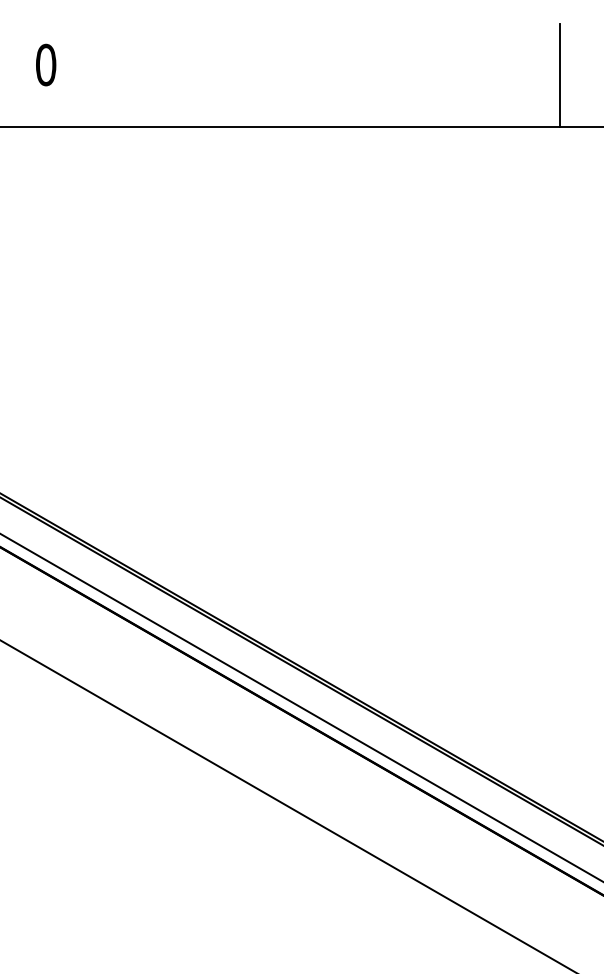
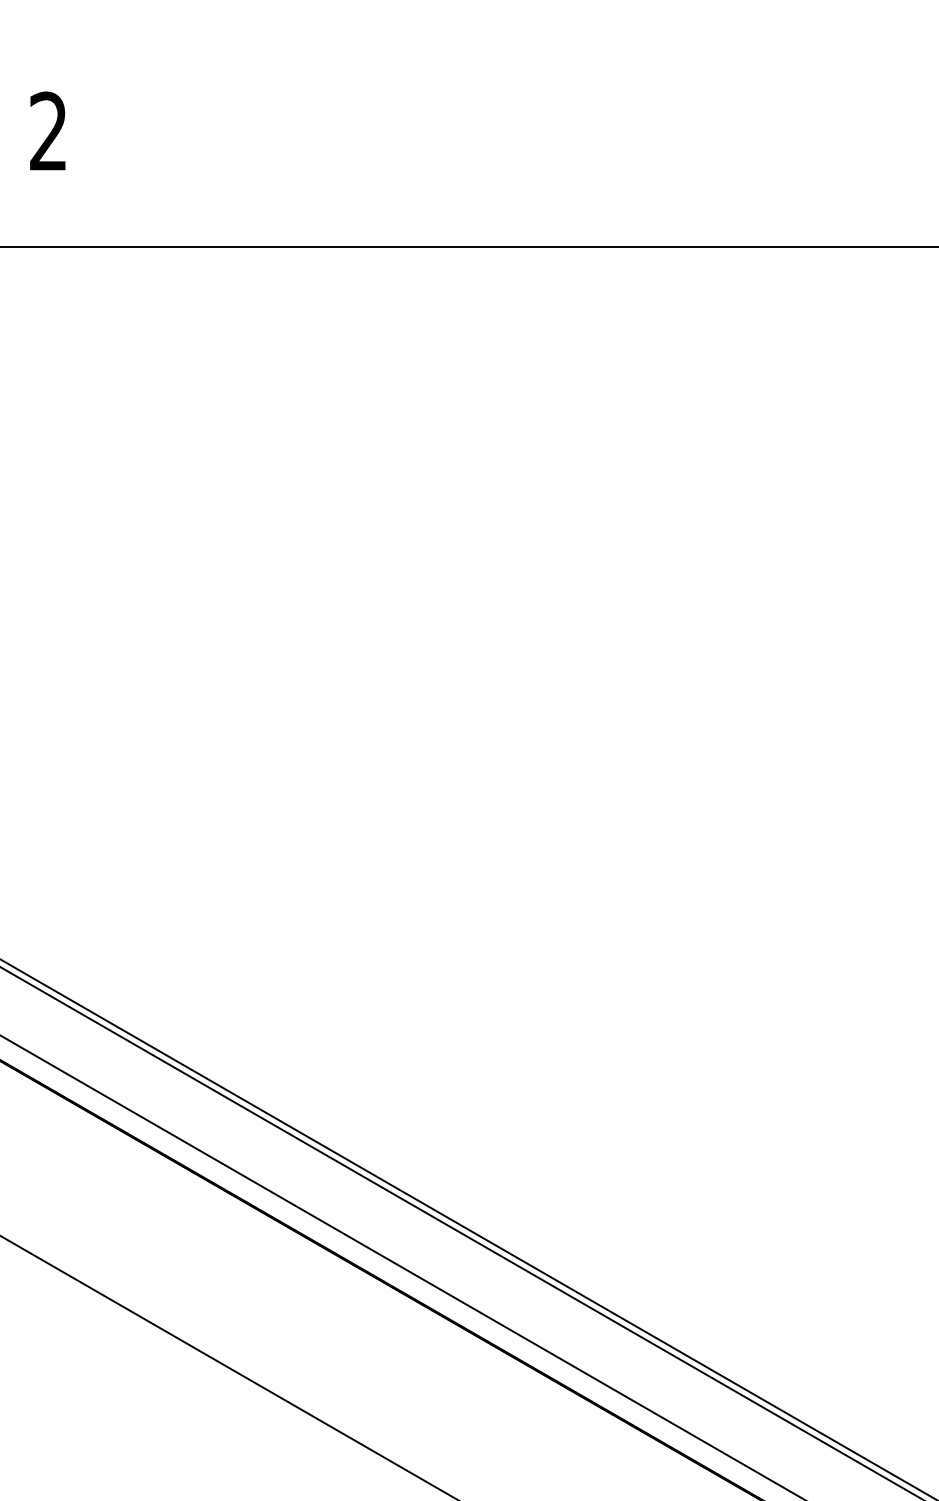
text: (46, 64) -> (49, 130), 0 -> 2

